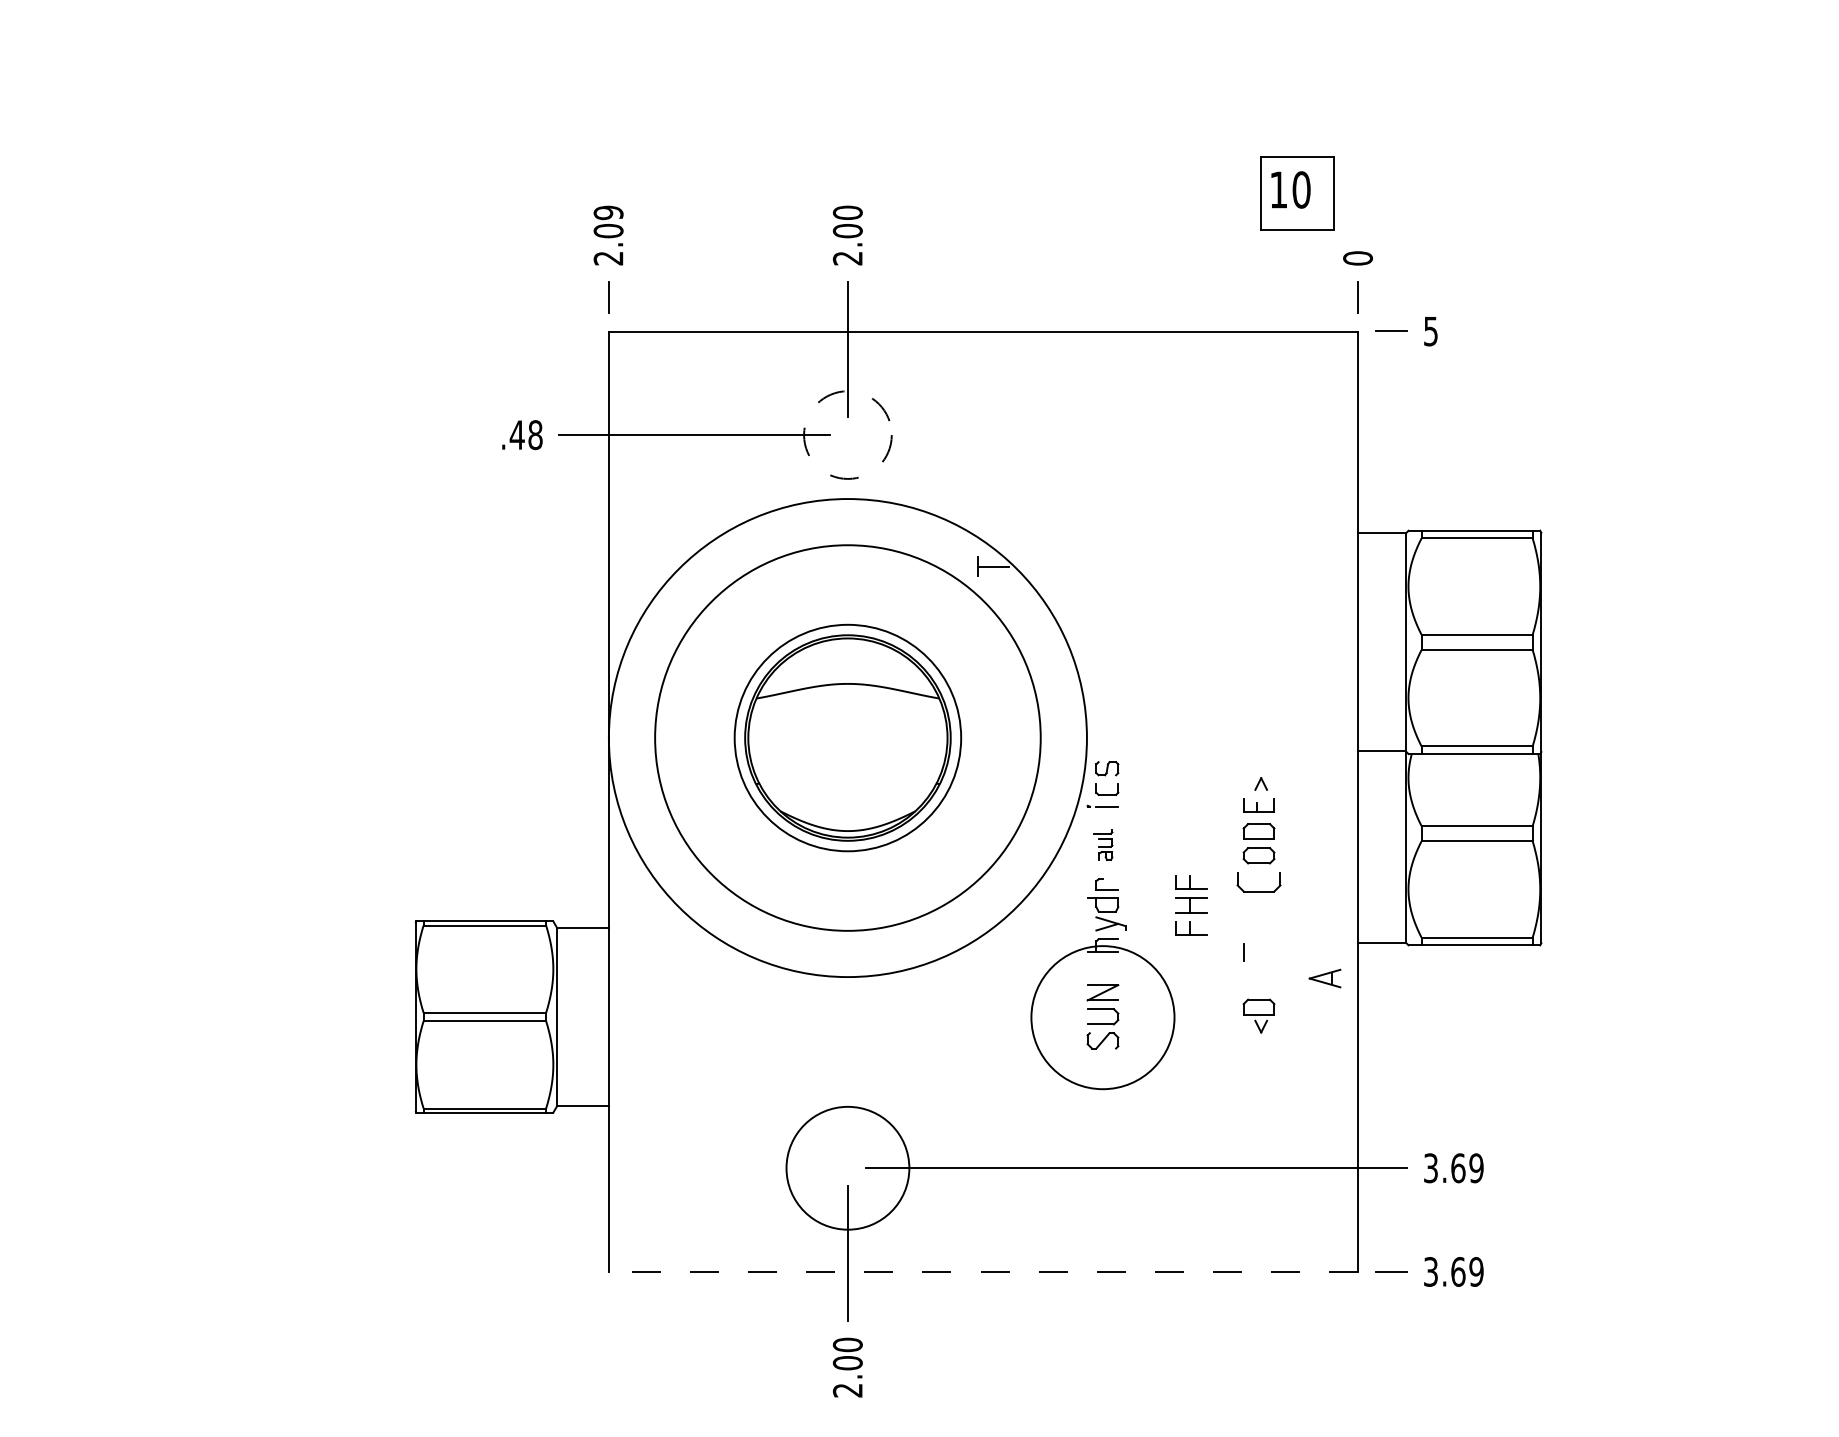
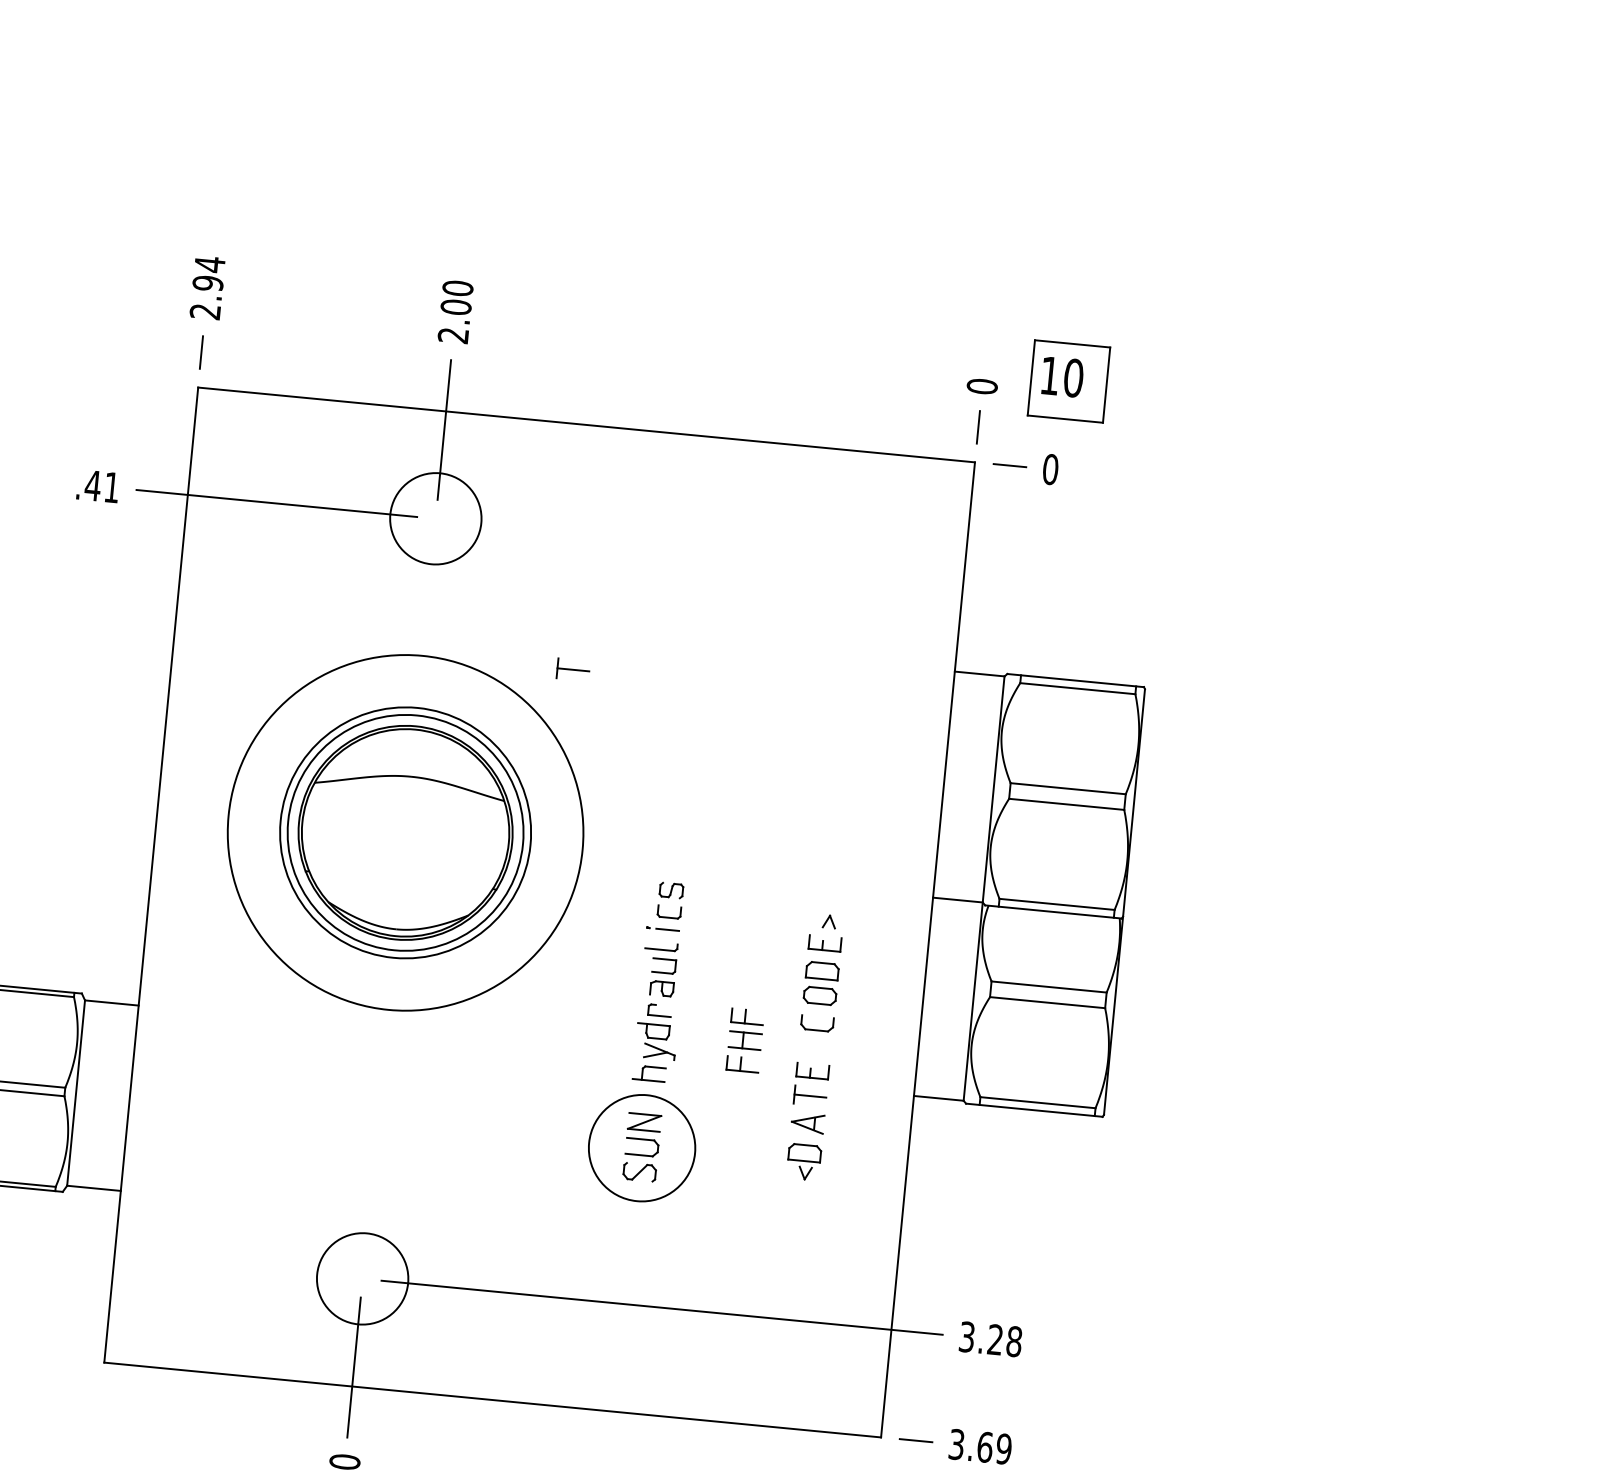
part: (1297, 193) -> (1069, 381), moved
text: (608, 221) -> (208, 273), 2.09 -> 2.94
text: (1430, 331) -> (1050, 469), 5 -> 0
circle: (847, 434) -> (435, 518), dashed -> solid
text: (535, 435) -> (111, 488), .48 -> .41
circle: (847, 737) -> (405, 832), size x0.62
circle: (847, 737) -> (405, 832), size x0.71
part: (1103, 844) -> (659, 968), size x1.67
part: (1258, 882) -> (816, 1023), size x0.71
part: (1258, 928) -> (812, 1071), added
line: (1258, 952) -> (809, 1096), added
part: (1324, 978) -> (807, 1123), moved
circle: (1102, 1017) -> (641, 1148), size x0.71
circle: (847, 1168) -> (362, 1279), size x0.71
text: (1467, 1168) -> (1004, 1340), 3.69 -> 3.28
line: (983, 1272) -> (492, 1400), dashed -> solid

